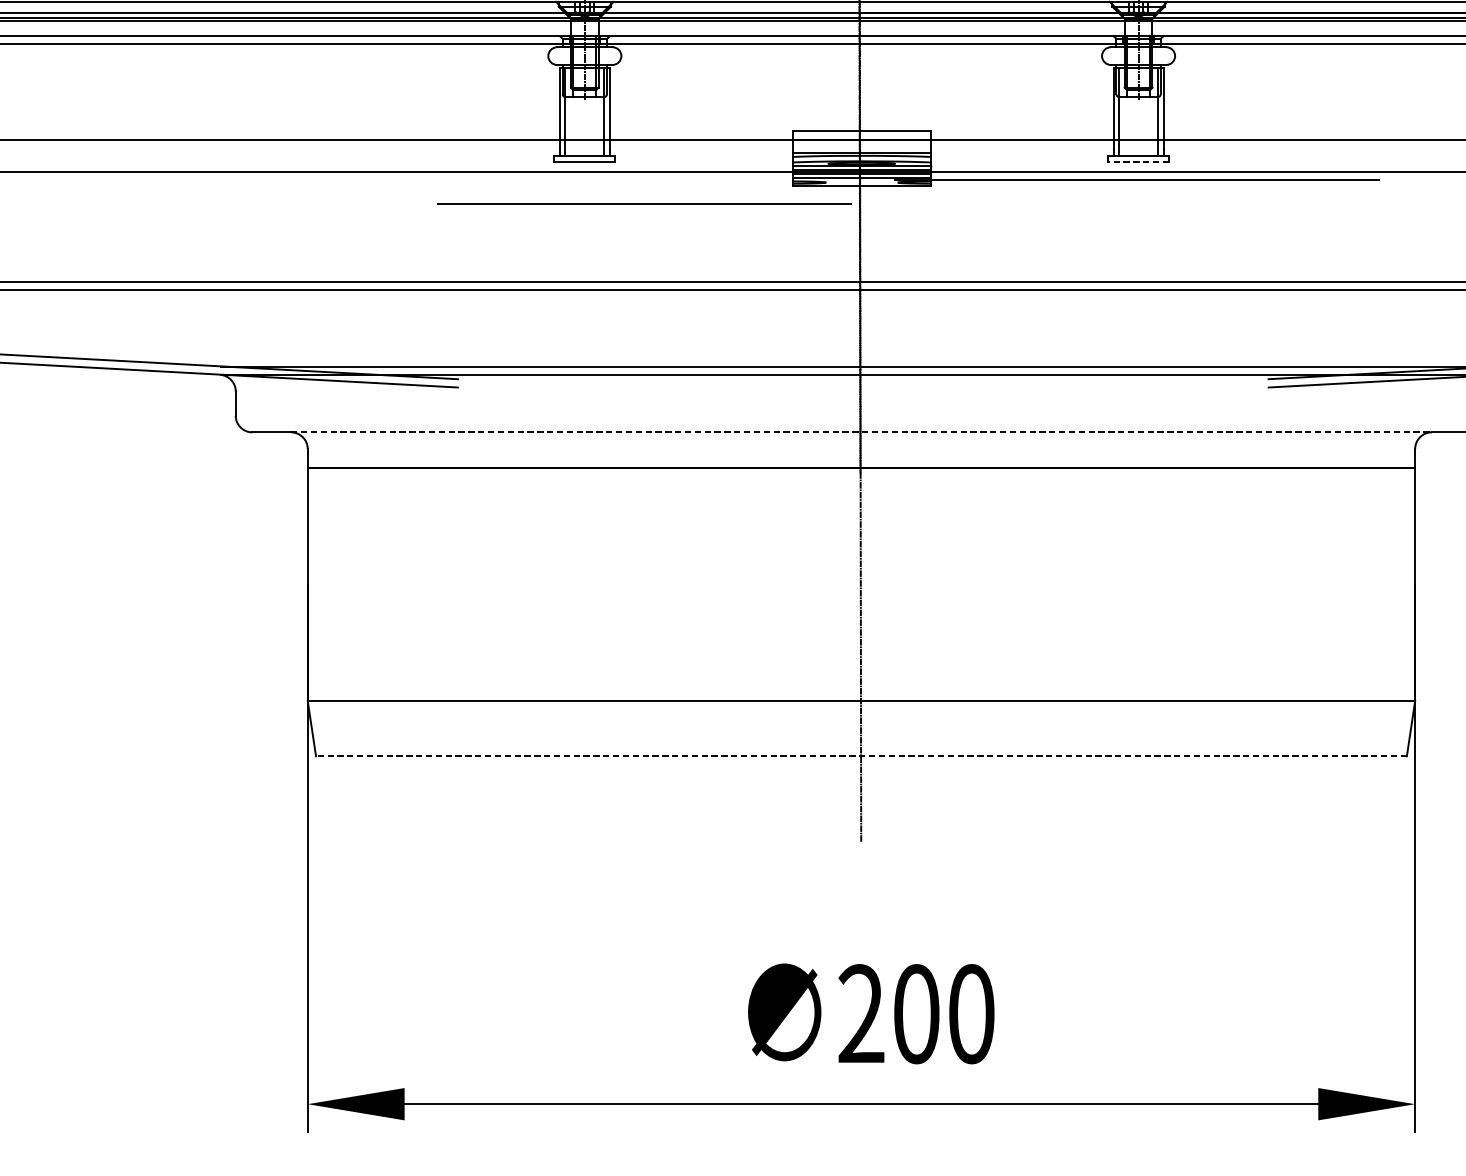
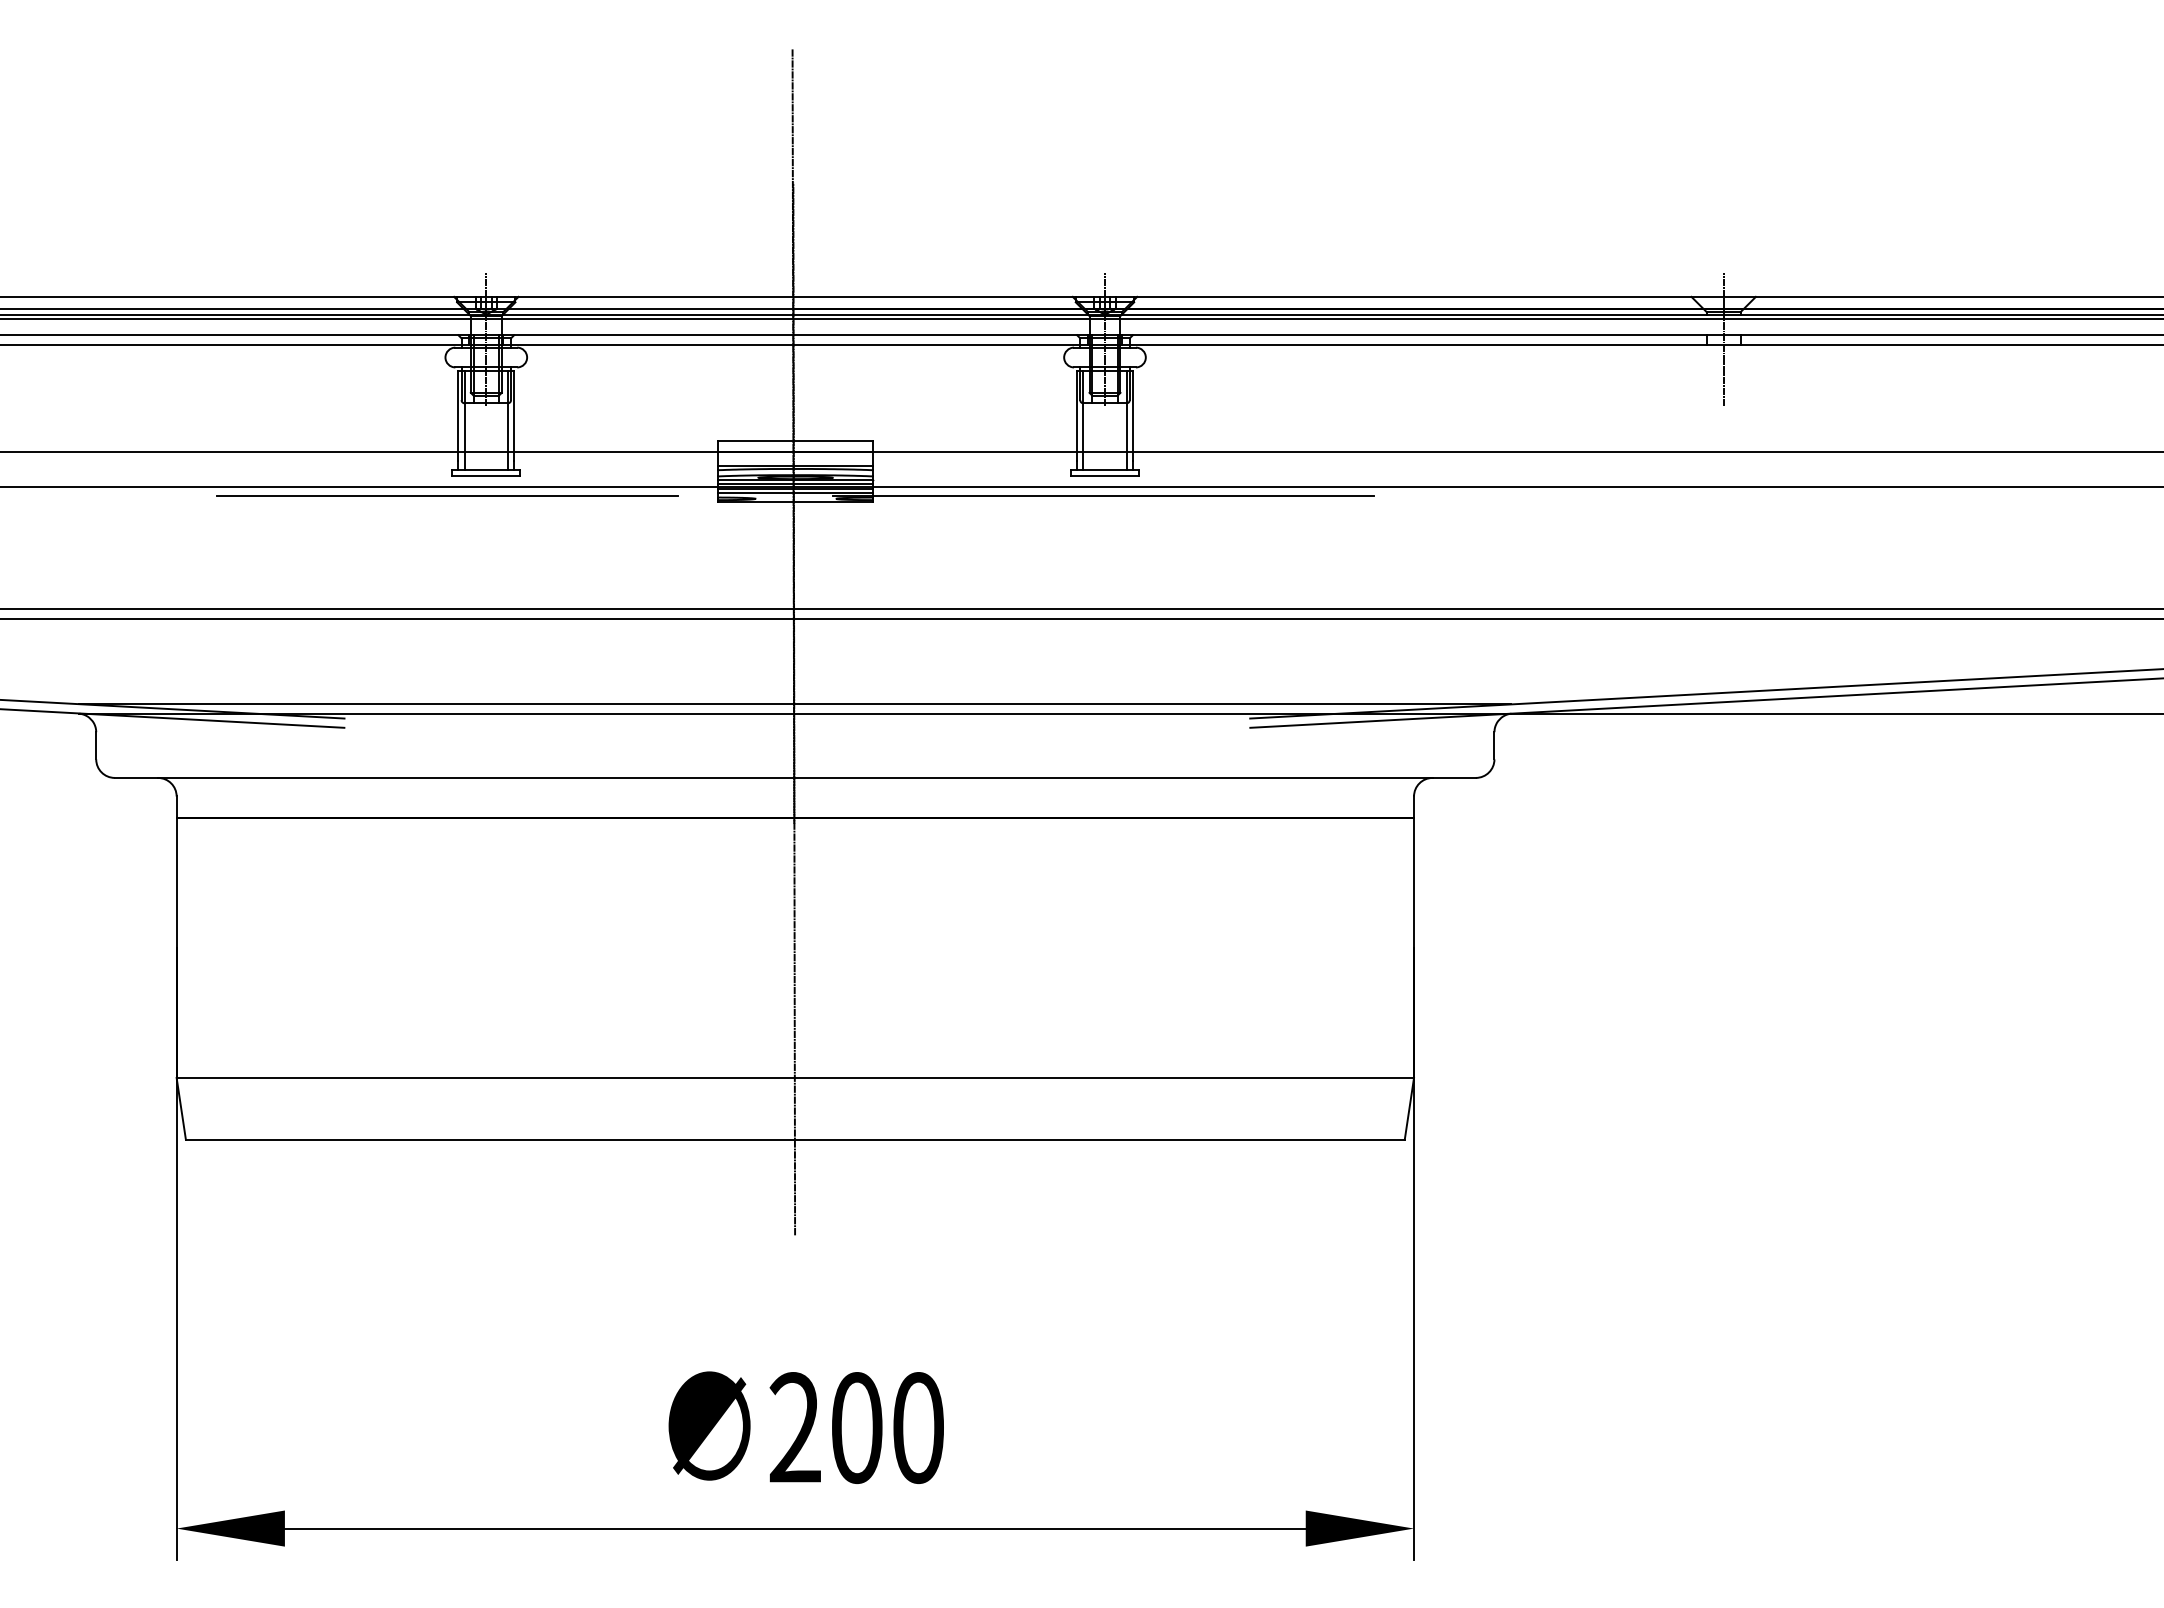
line: (1138, 161) -> (1104, 475), dashed -> solid
line: (644, 203) -> (447, 495), moved
line: (861, 431) -> (795, 777), dashed -> solid
line: (860, 755) -> (794, 1139), dashed -> solid

